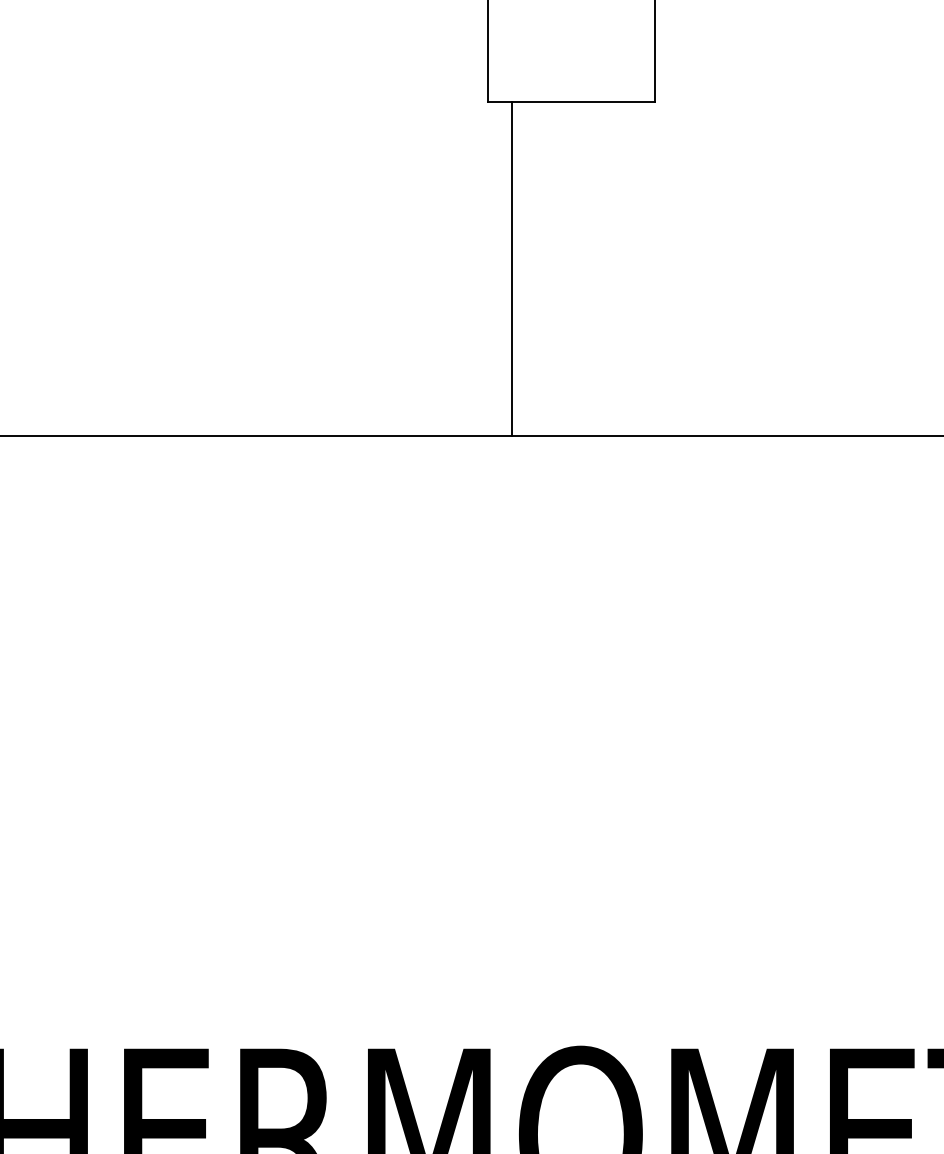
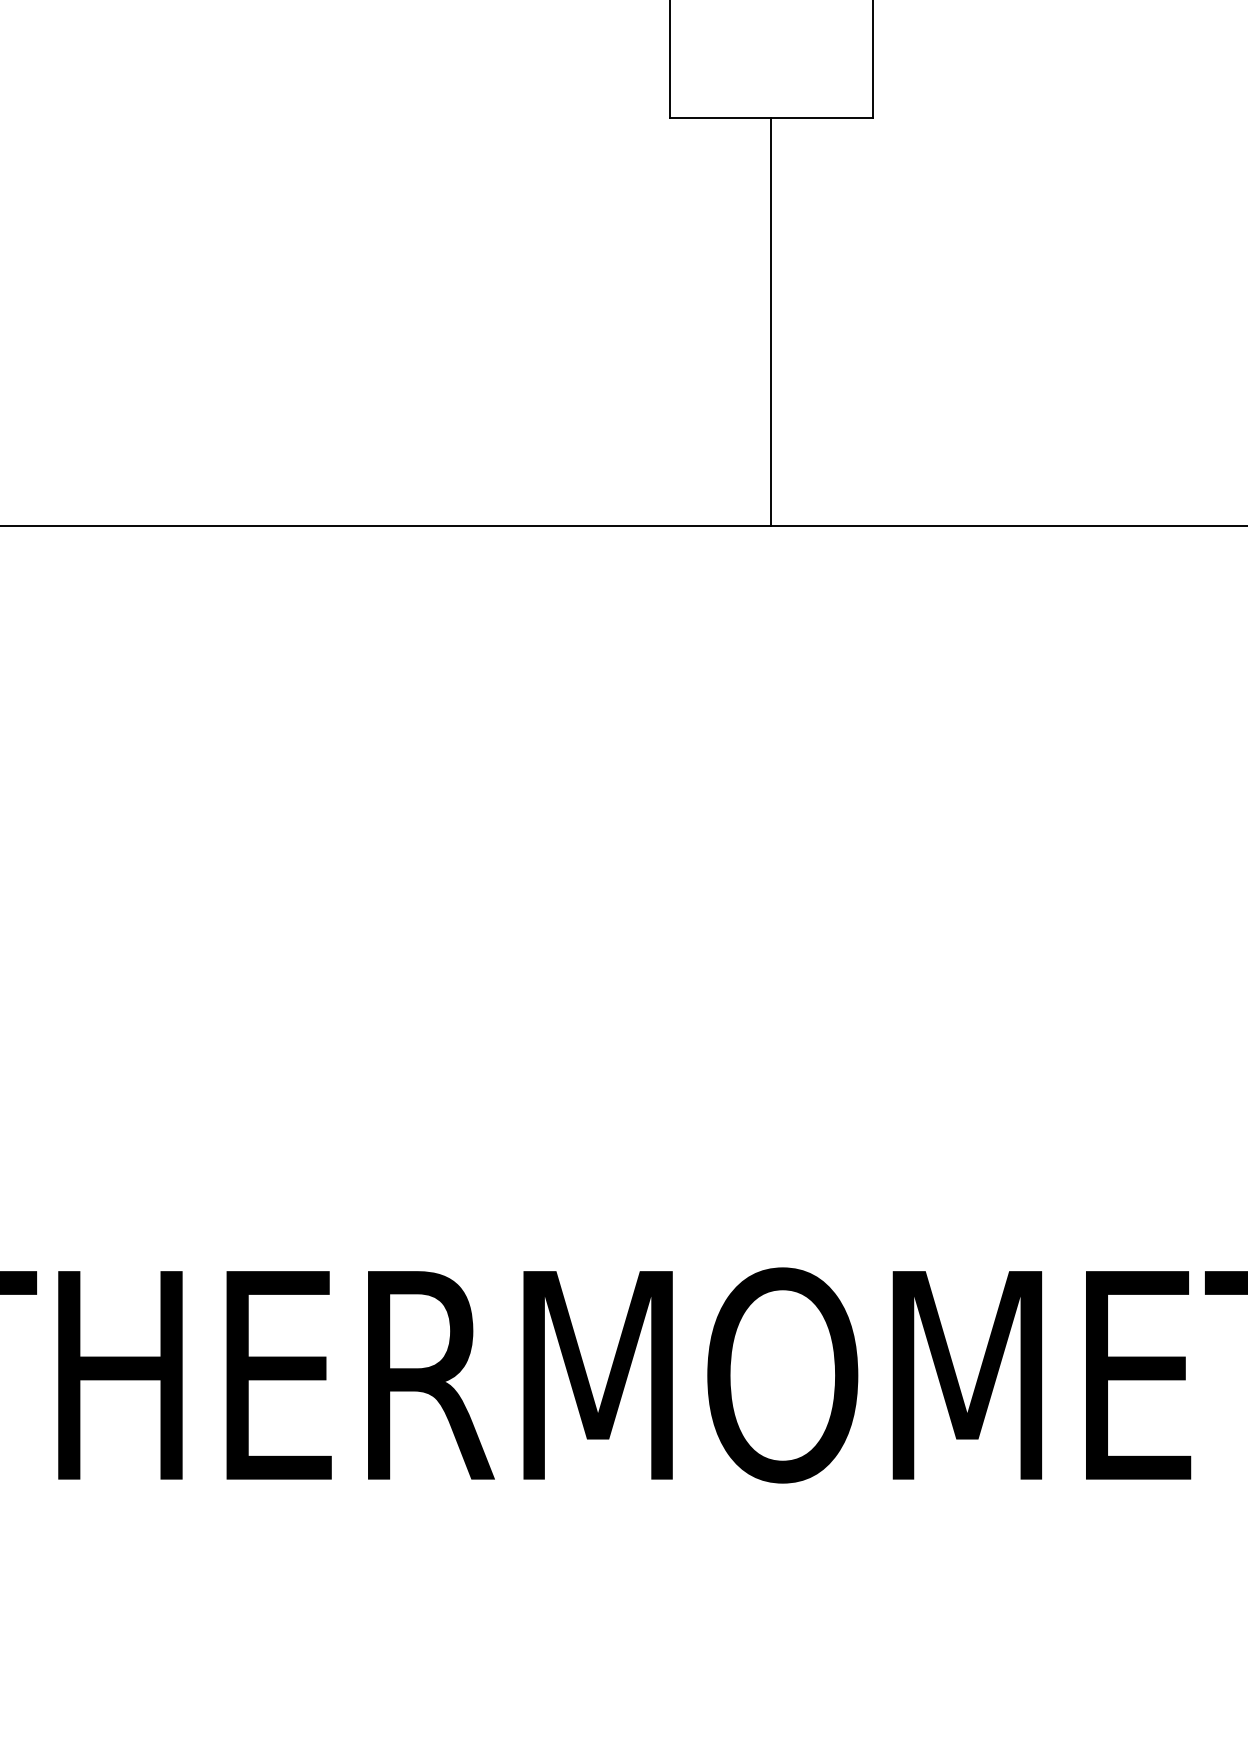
line: (511, 268) -> (771, 321), moved

